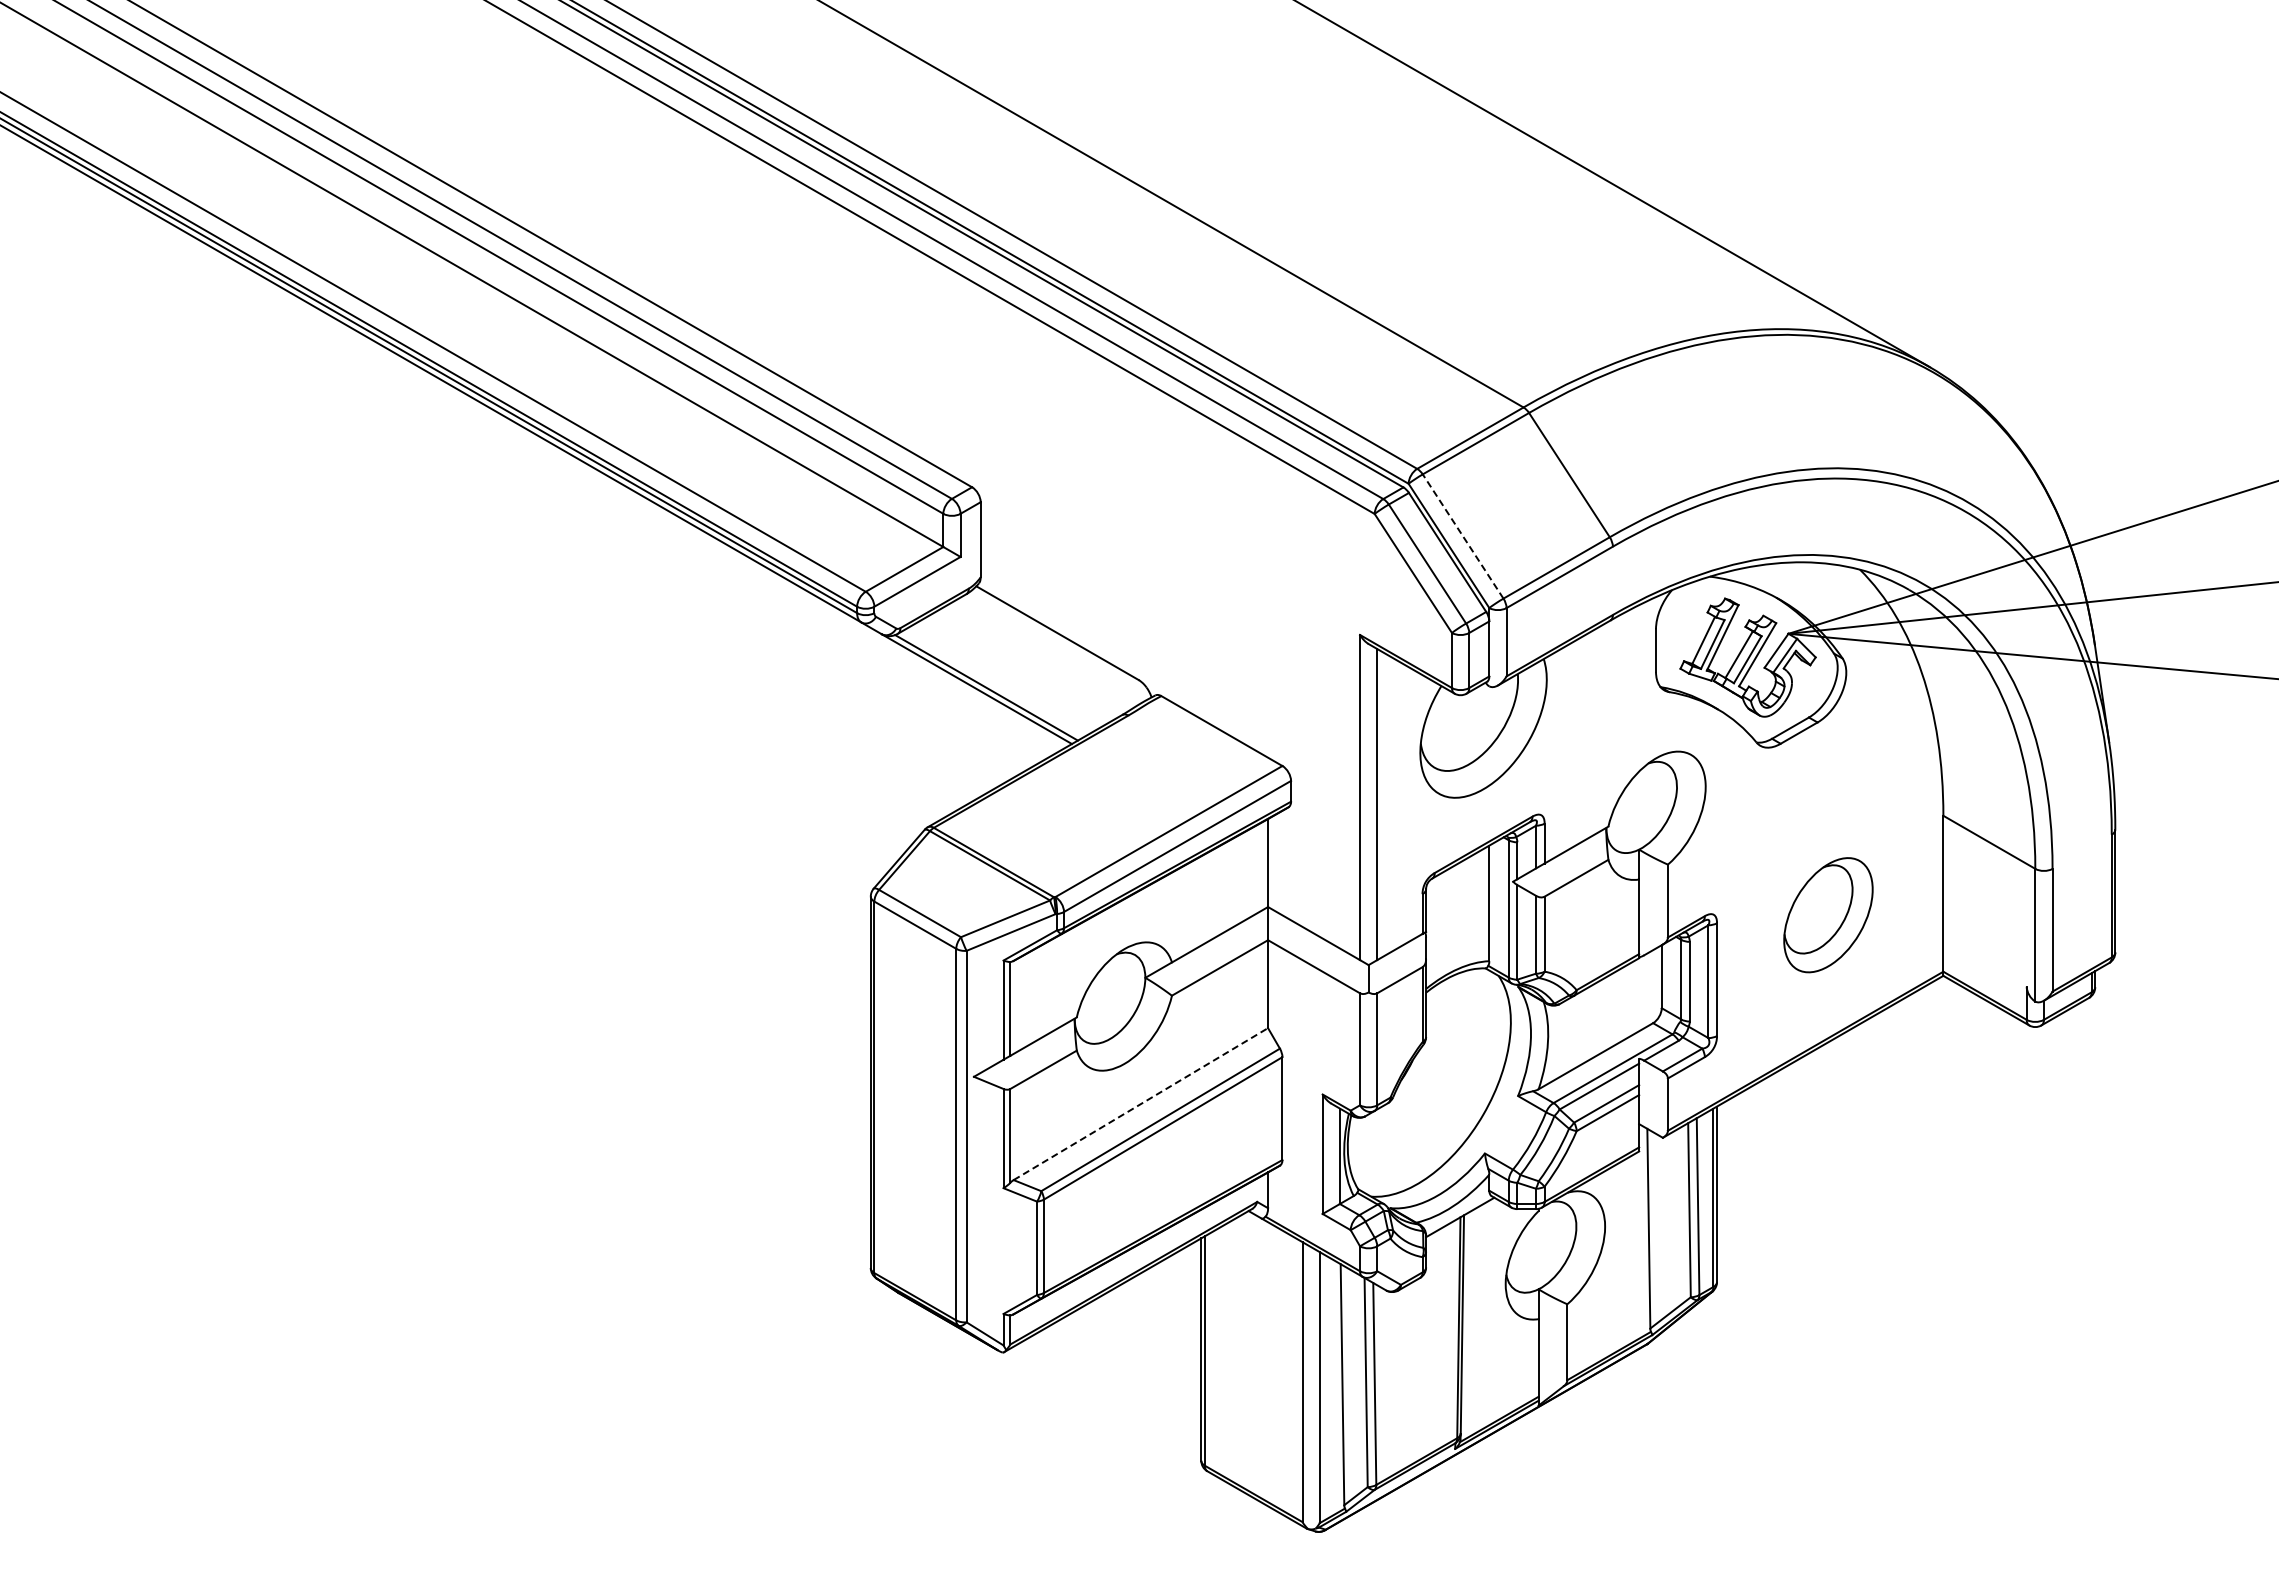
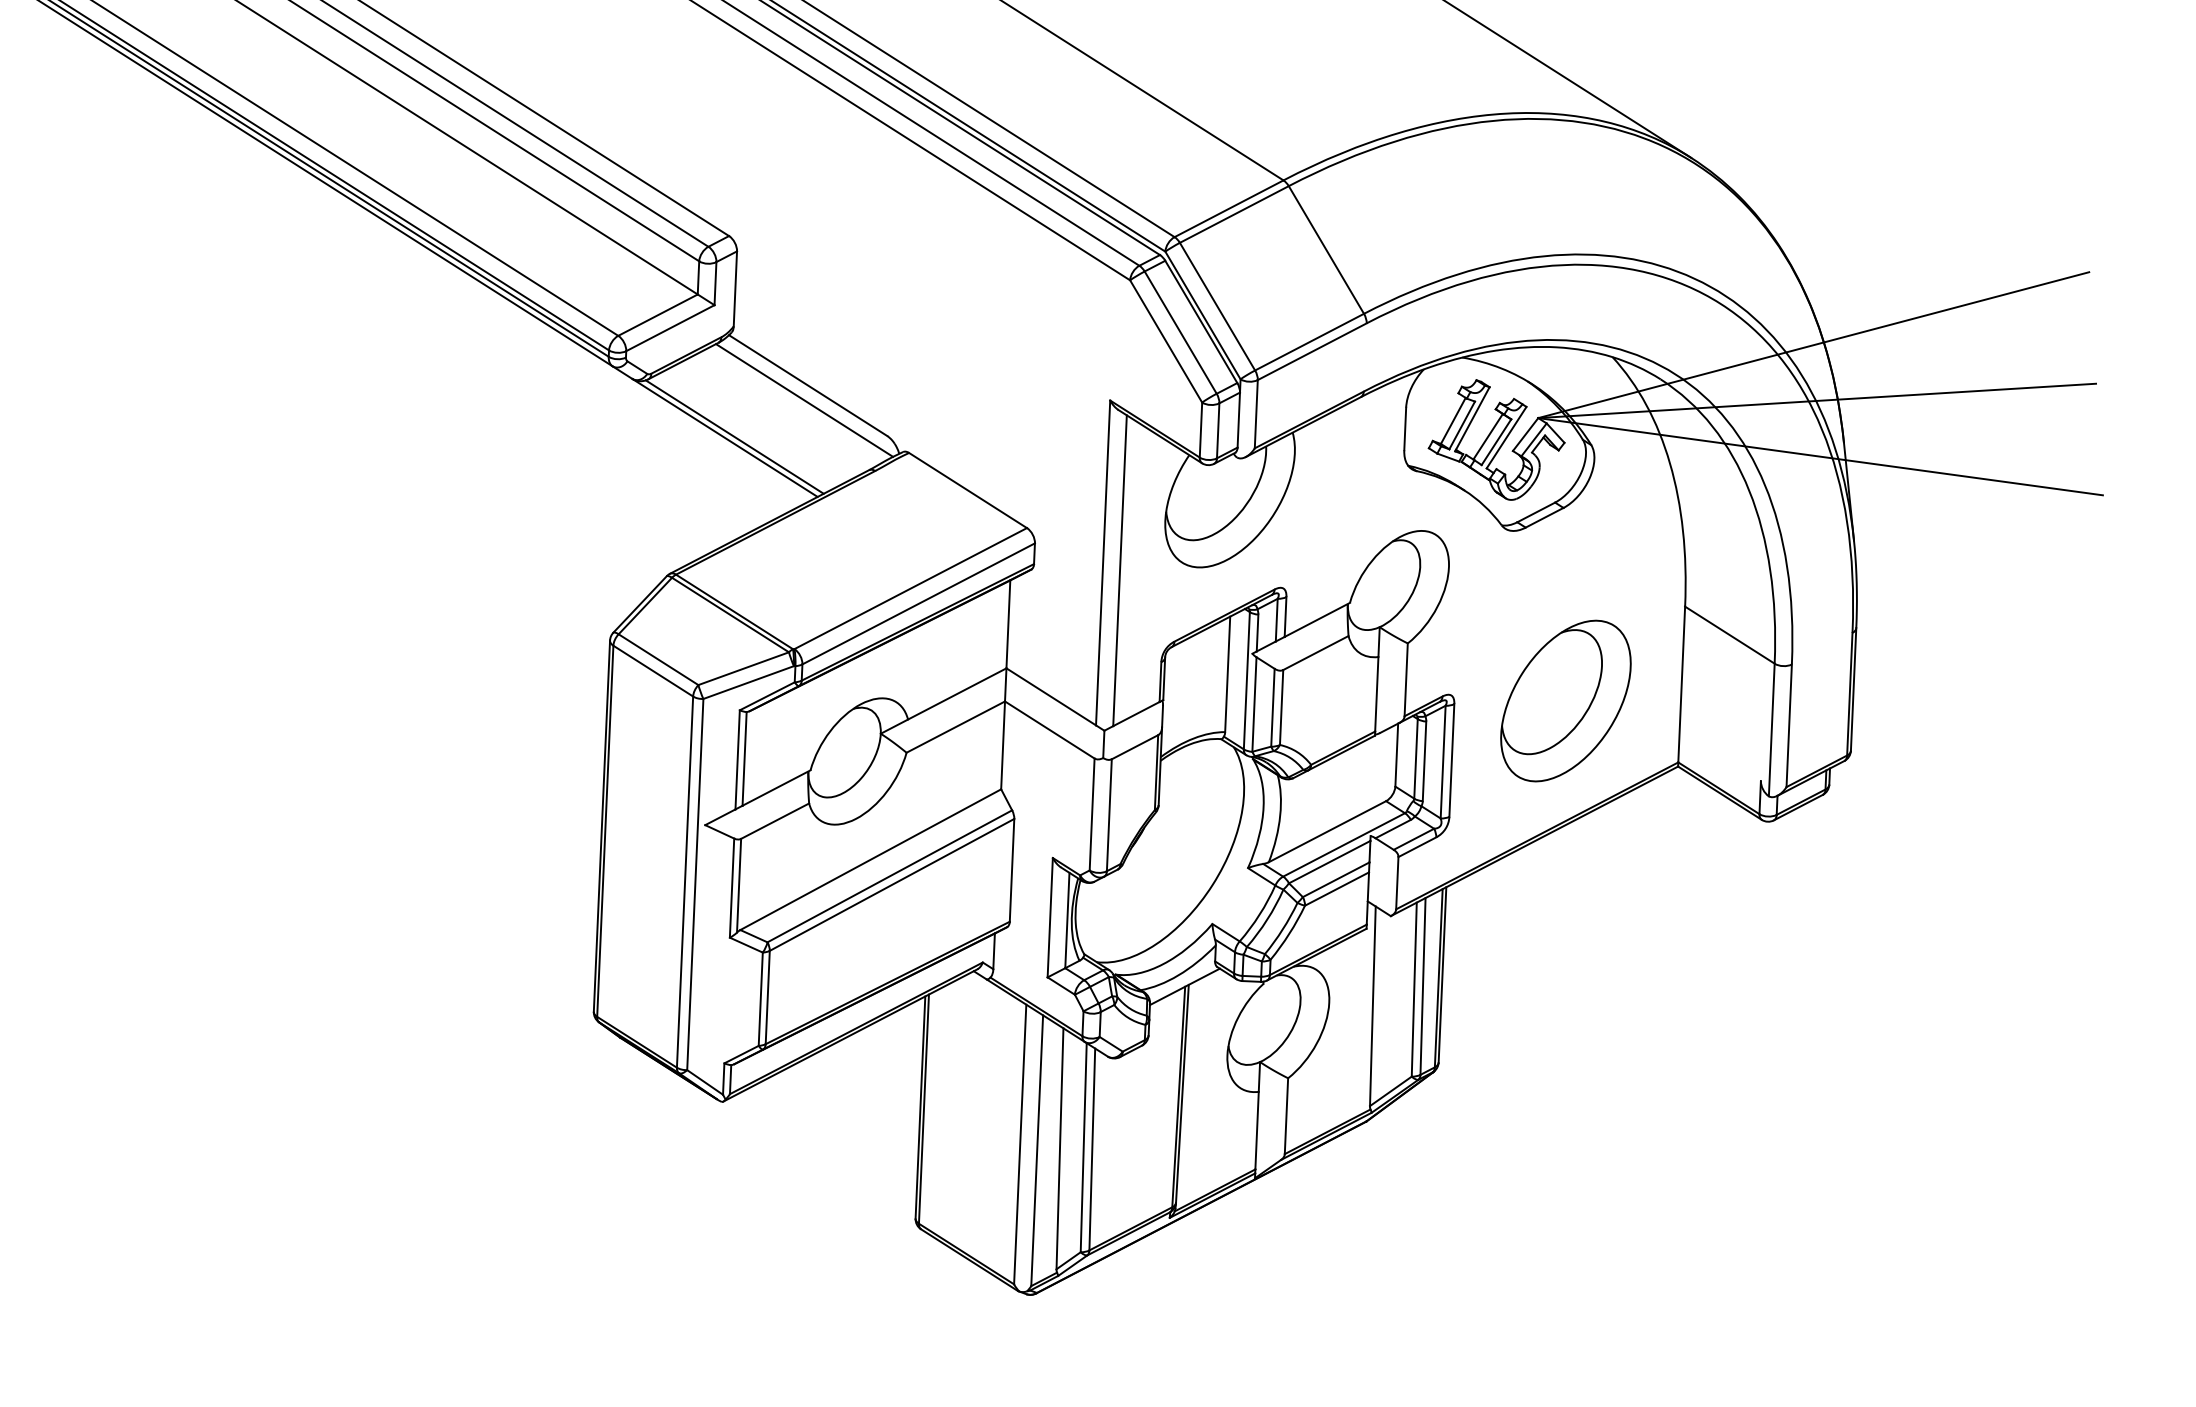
line: (1462, 536) -> (1216, 306), dashed -> solid
line: (1054, 647) -> (804, 399), added
part: (1828, 914) -> (1566, 700), size x1.43
line: (1141, 1103) -> (871, 859), dashed -> solid

